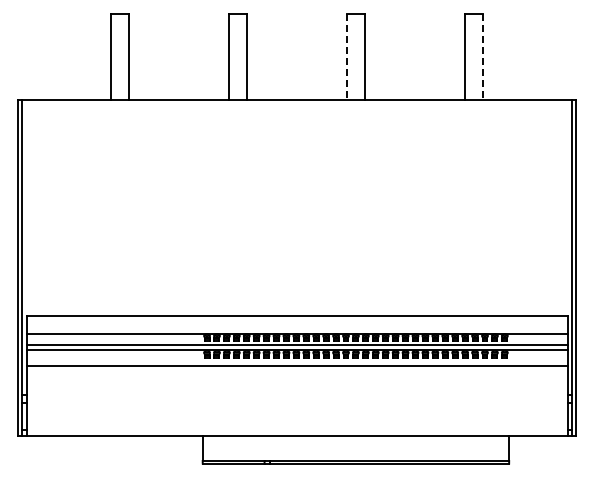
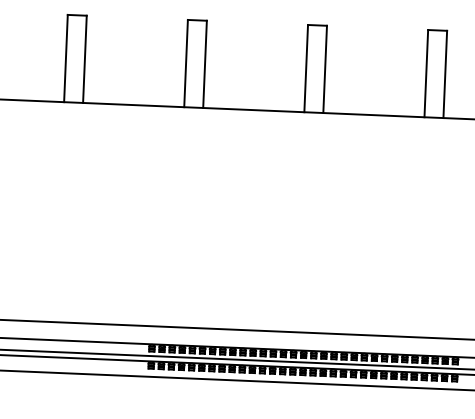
line: (346, 57) -> (306, 68), dashed -> solid
line: (483, 57) -> (445, 74), dashed -> solid

